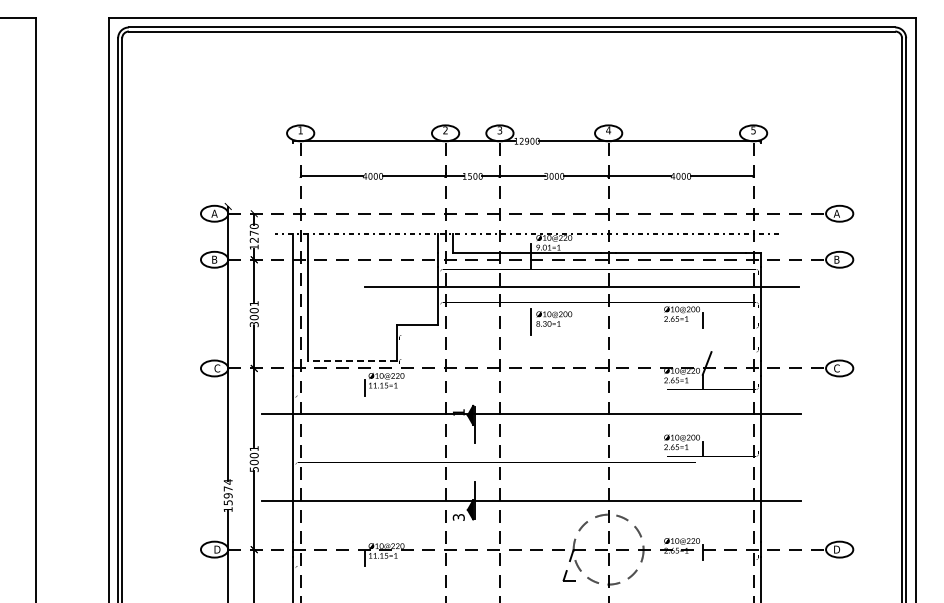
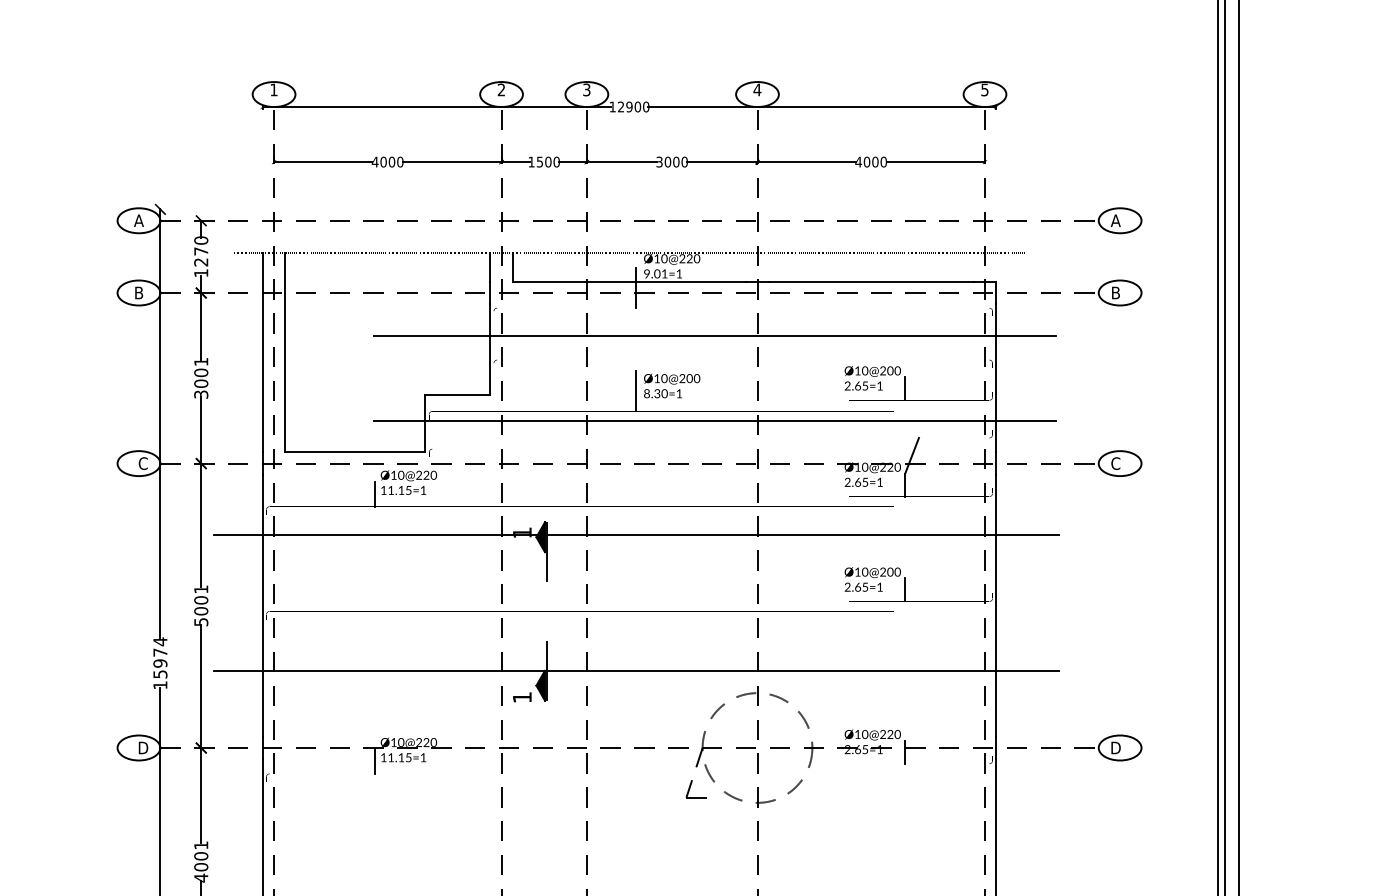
line: (581, 341) -> (714, 421), added
line: (352, 361) -> (355, 452), dashed -> solid
text: (458, 517) -> (521, 697), 3 -> 1

